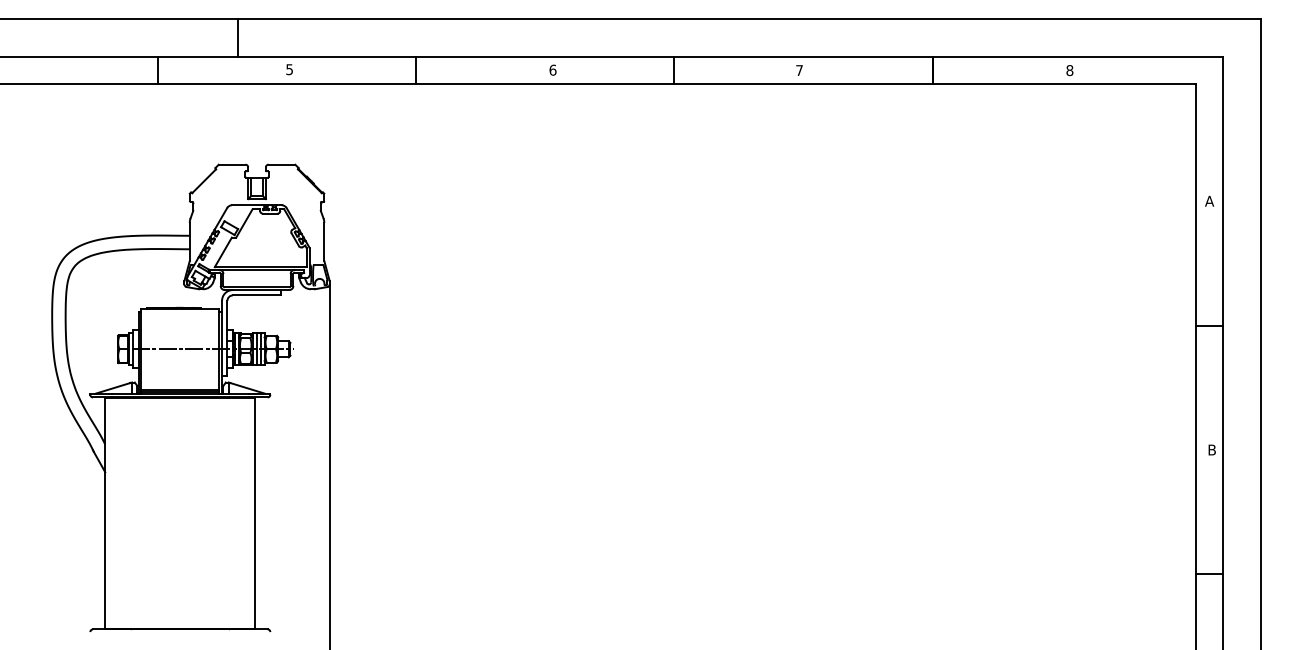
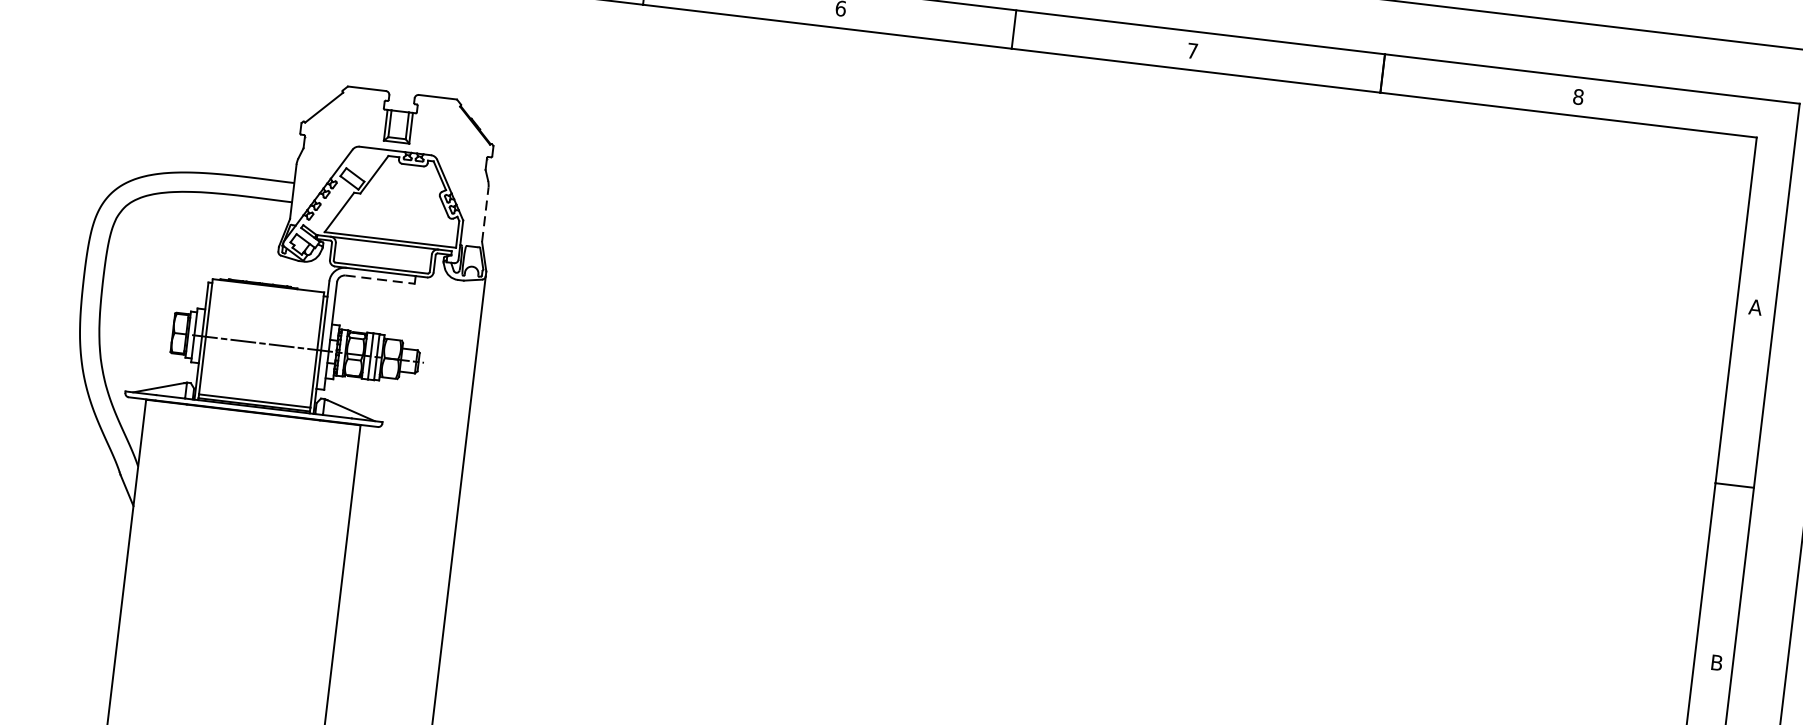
line: (324, 241) -> (485, 214), solid -> dashed
line: (257, 295) -> (380, 279), solid -> dashed

